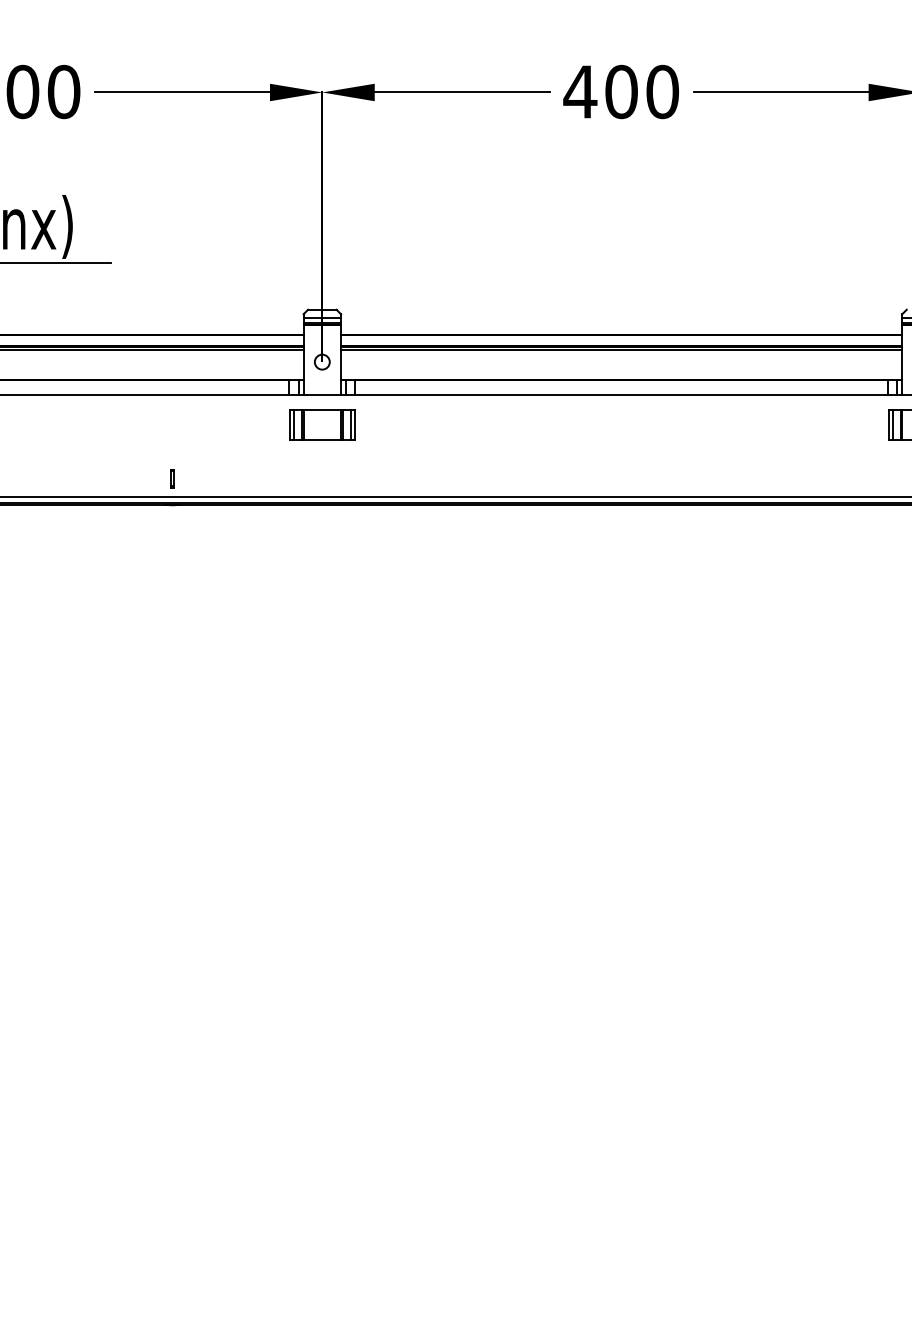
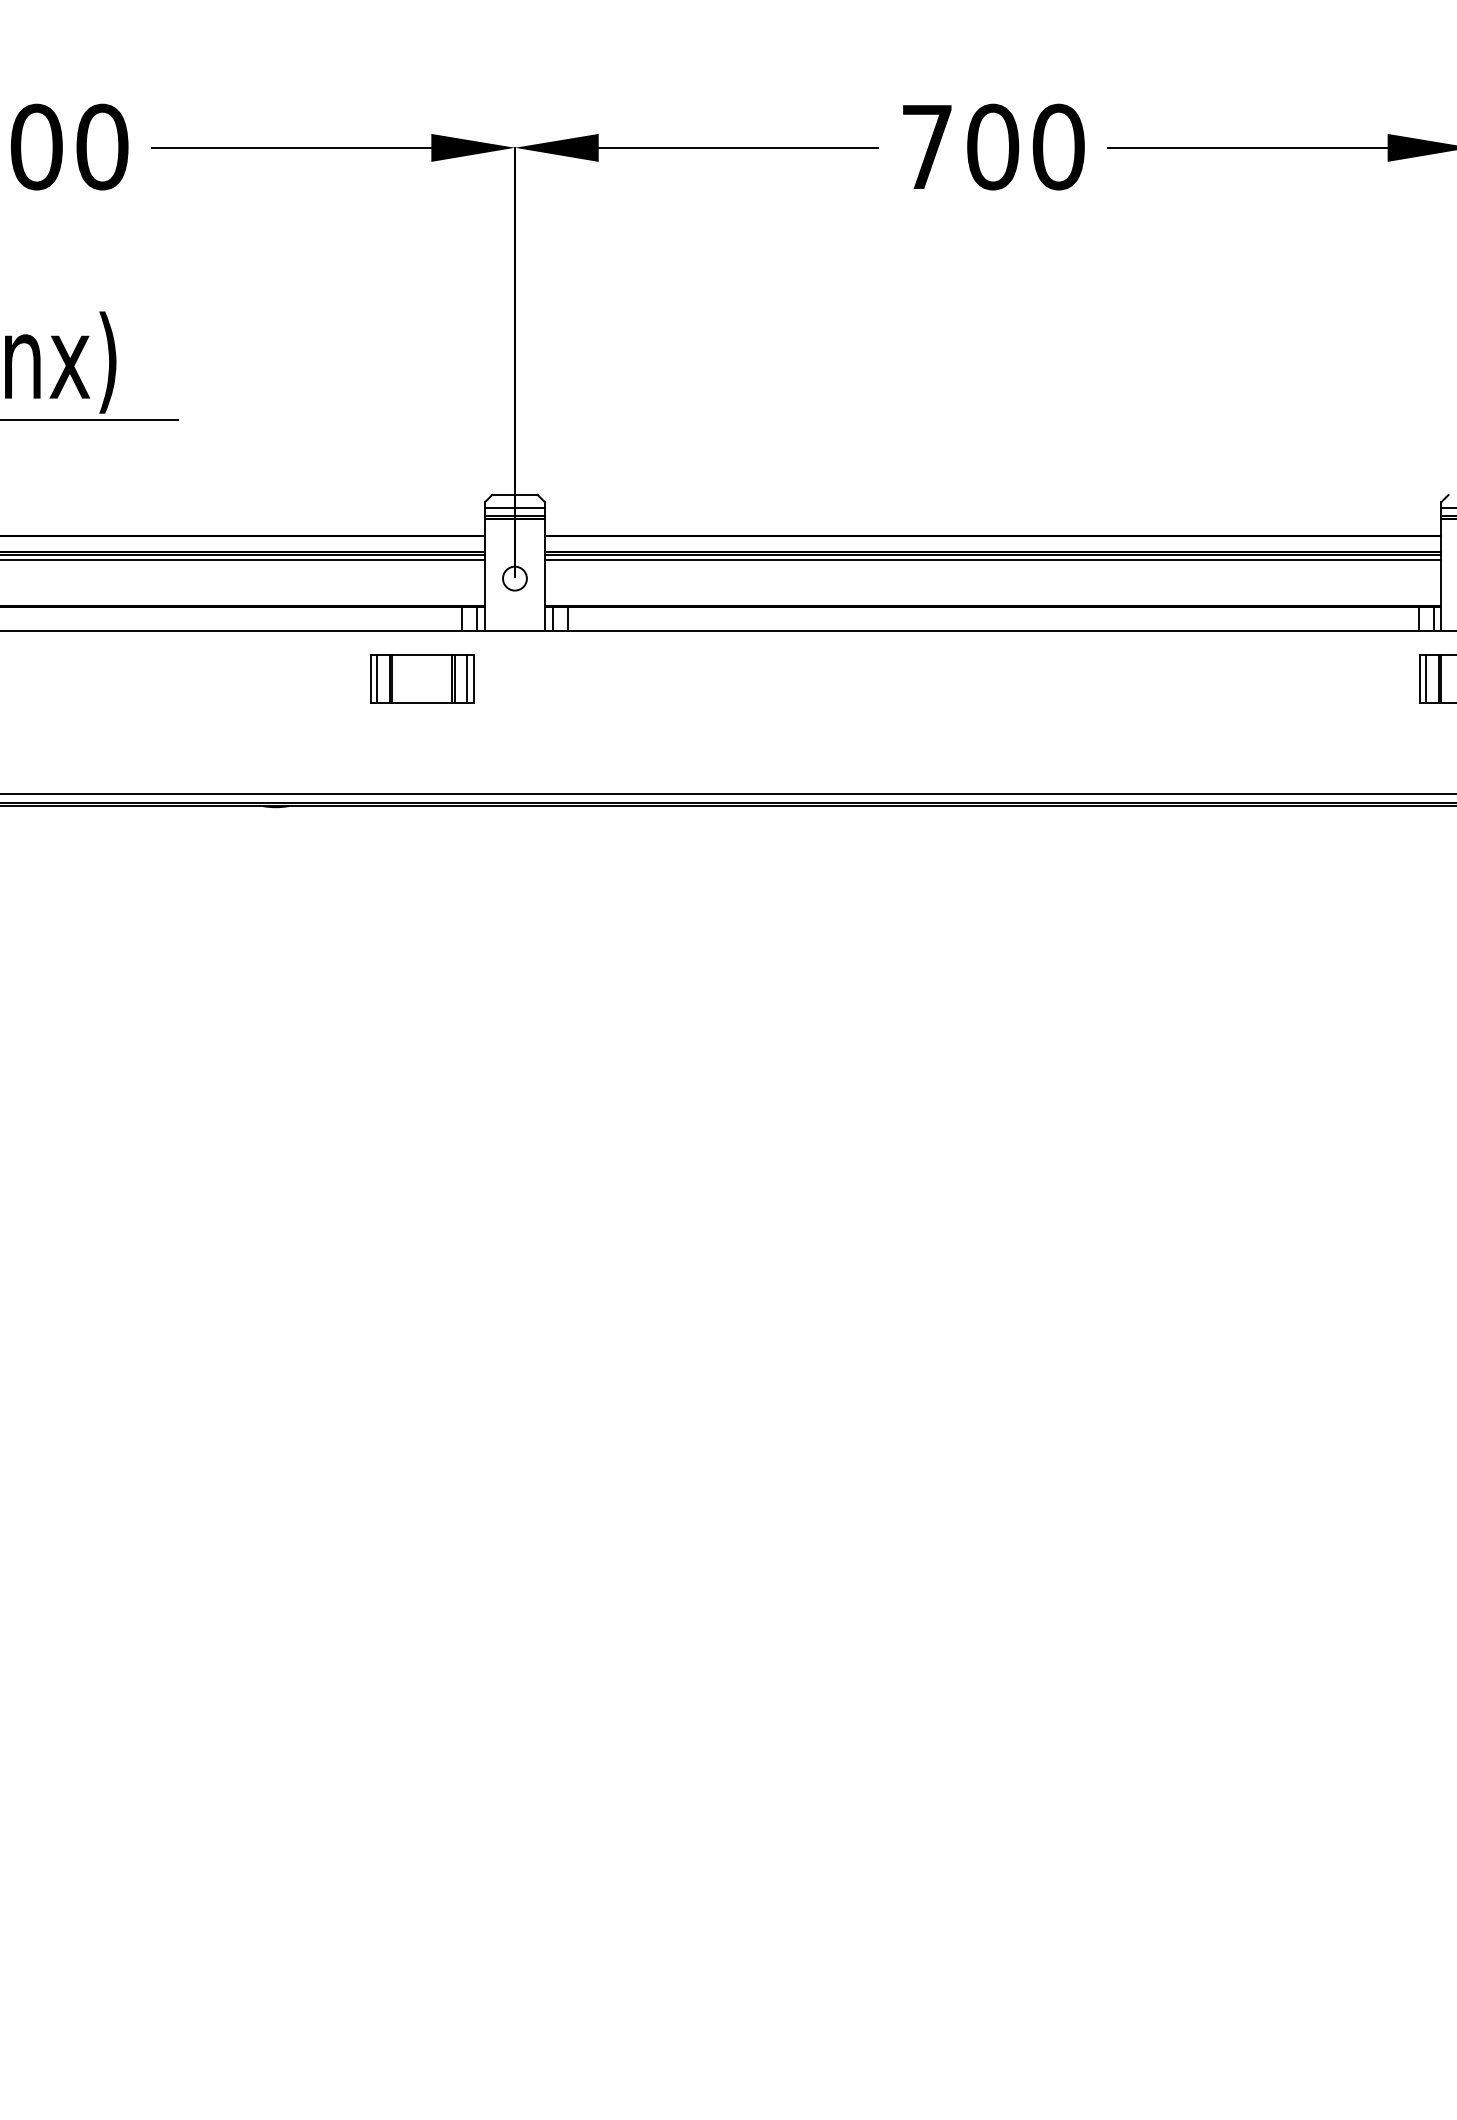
text: (580, 91) -> (927, 146), 400 -> 700
part: (322, 424) -> (422, 678), moved
line: (171, 478) -> (274, 764), removed

